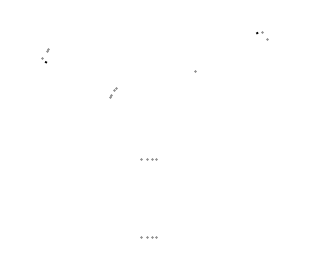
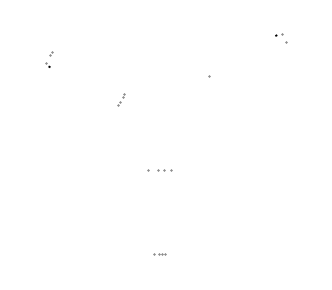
part: (148, 158) -> (159, 170), size x1.4
part: (148, 236) -> (159, 254), size x0.7

